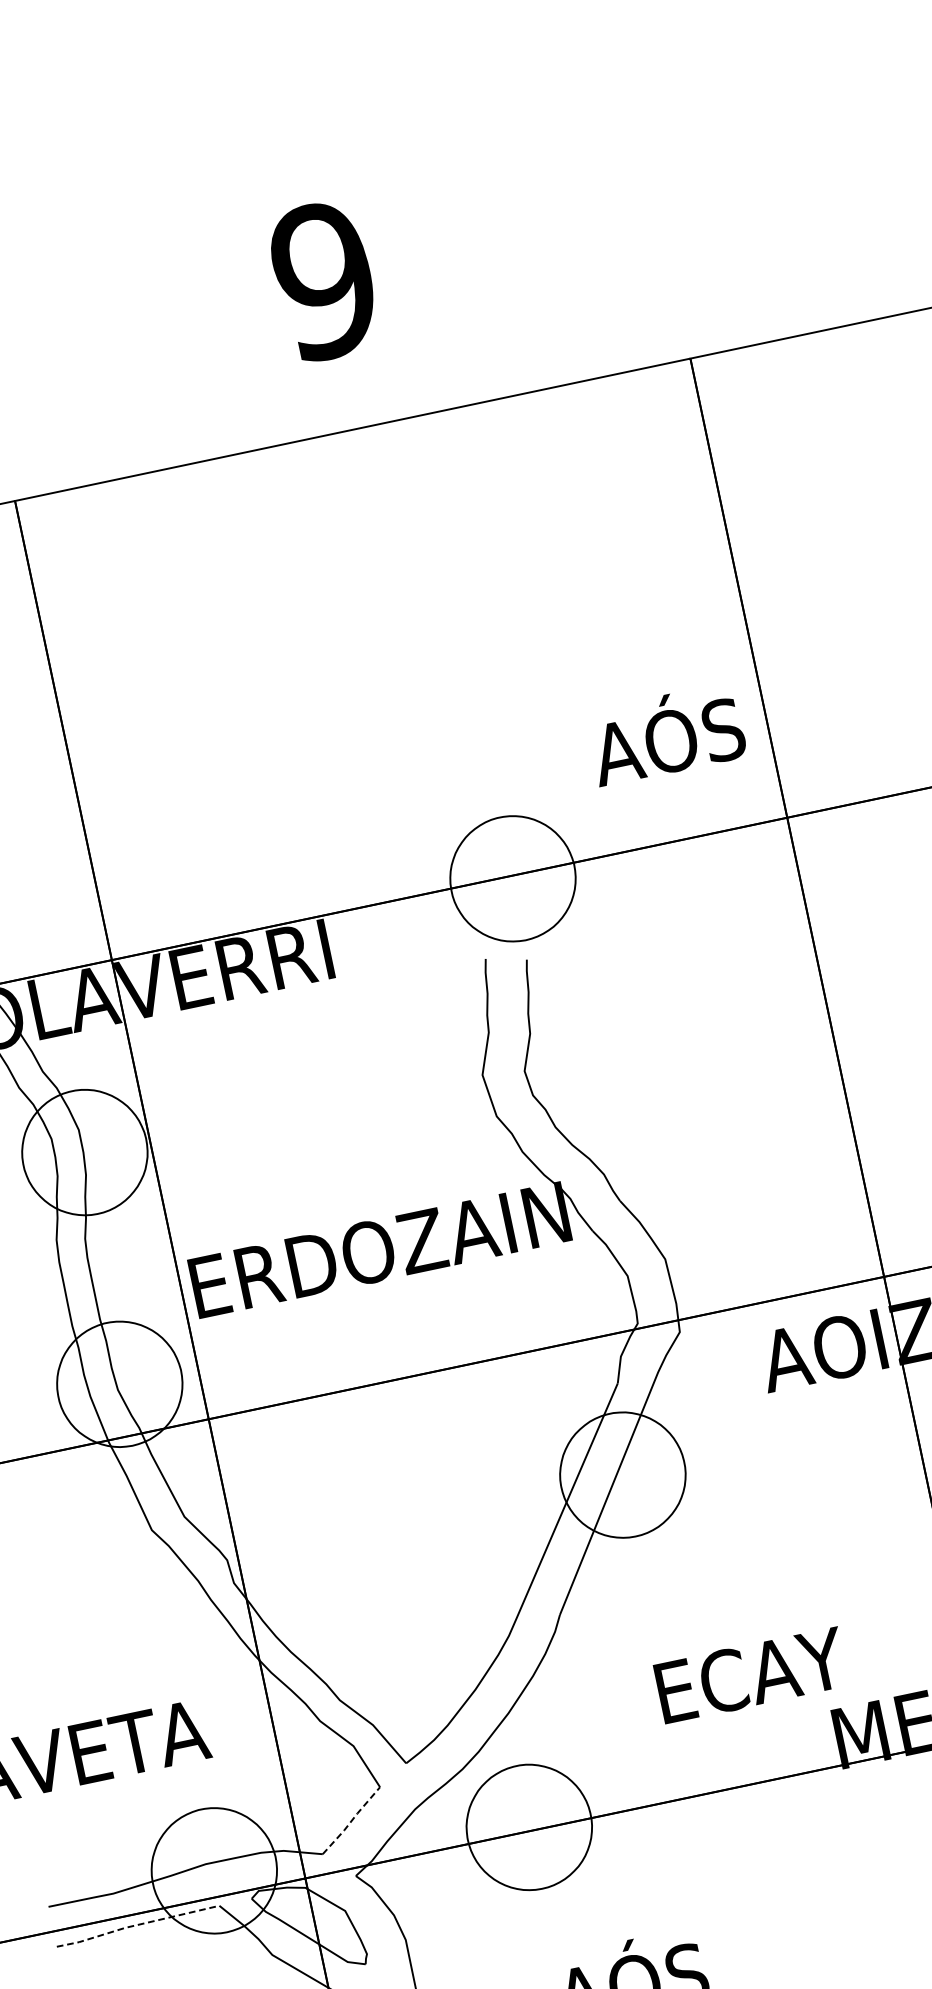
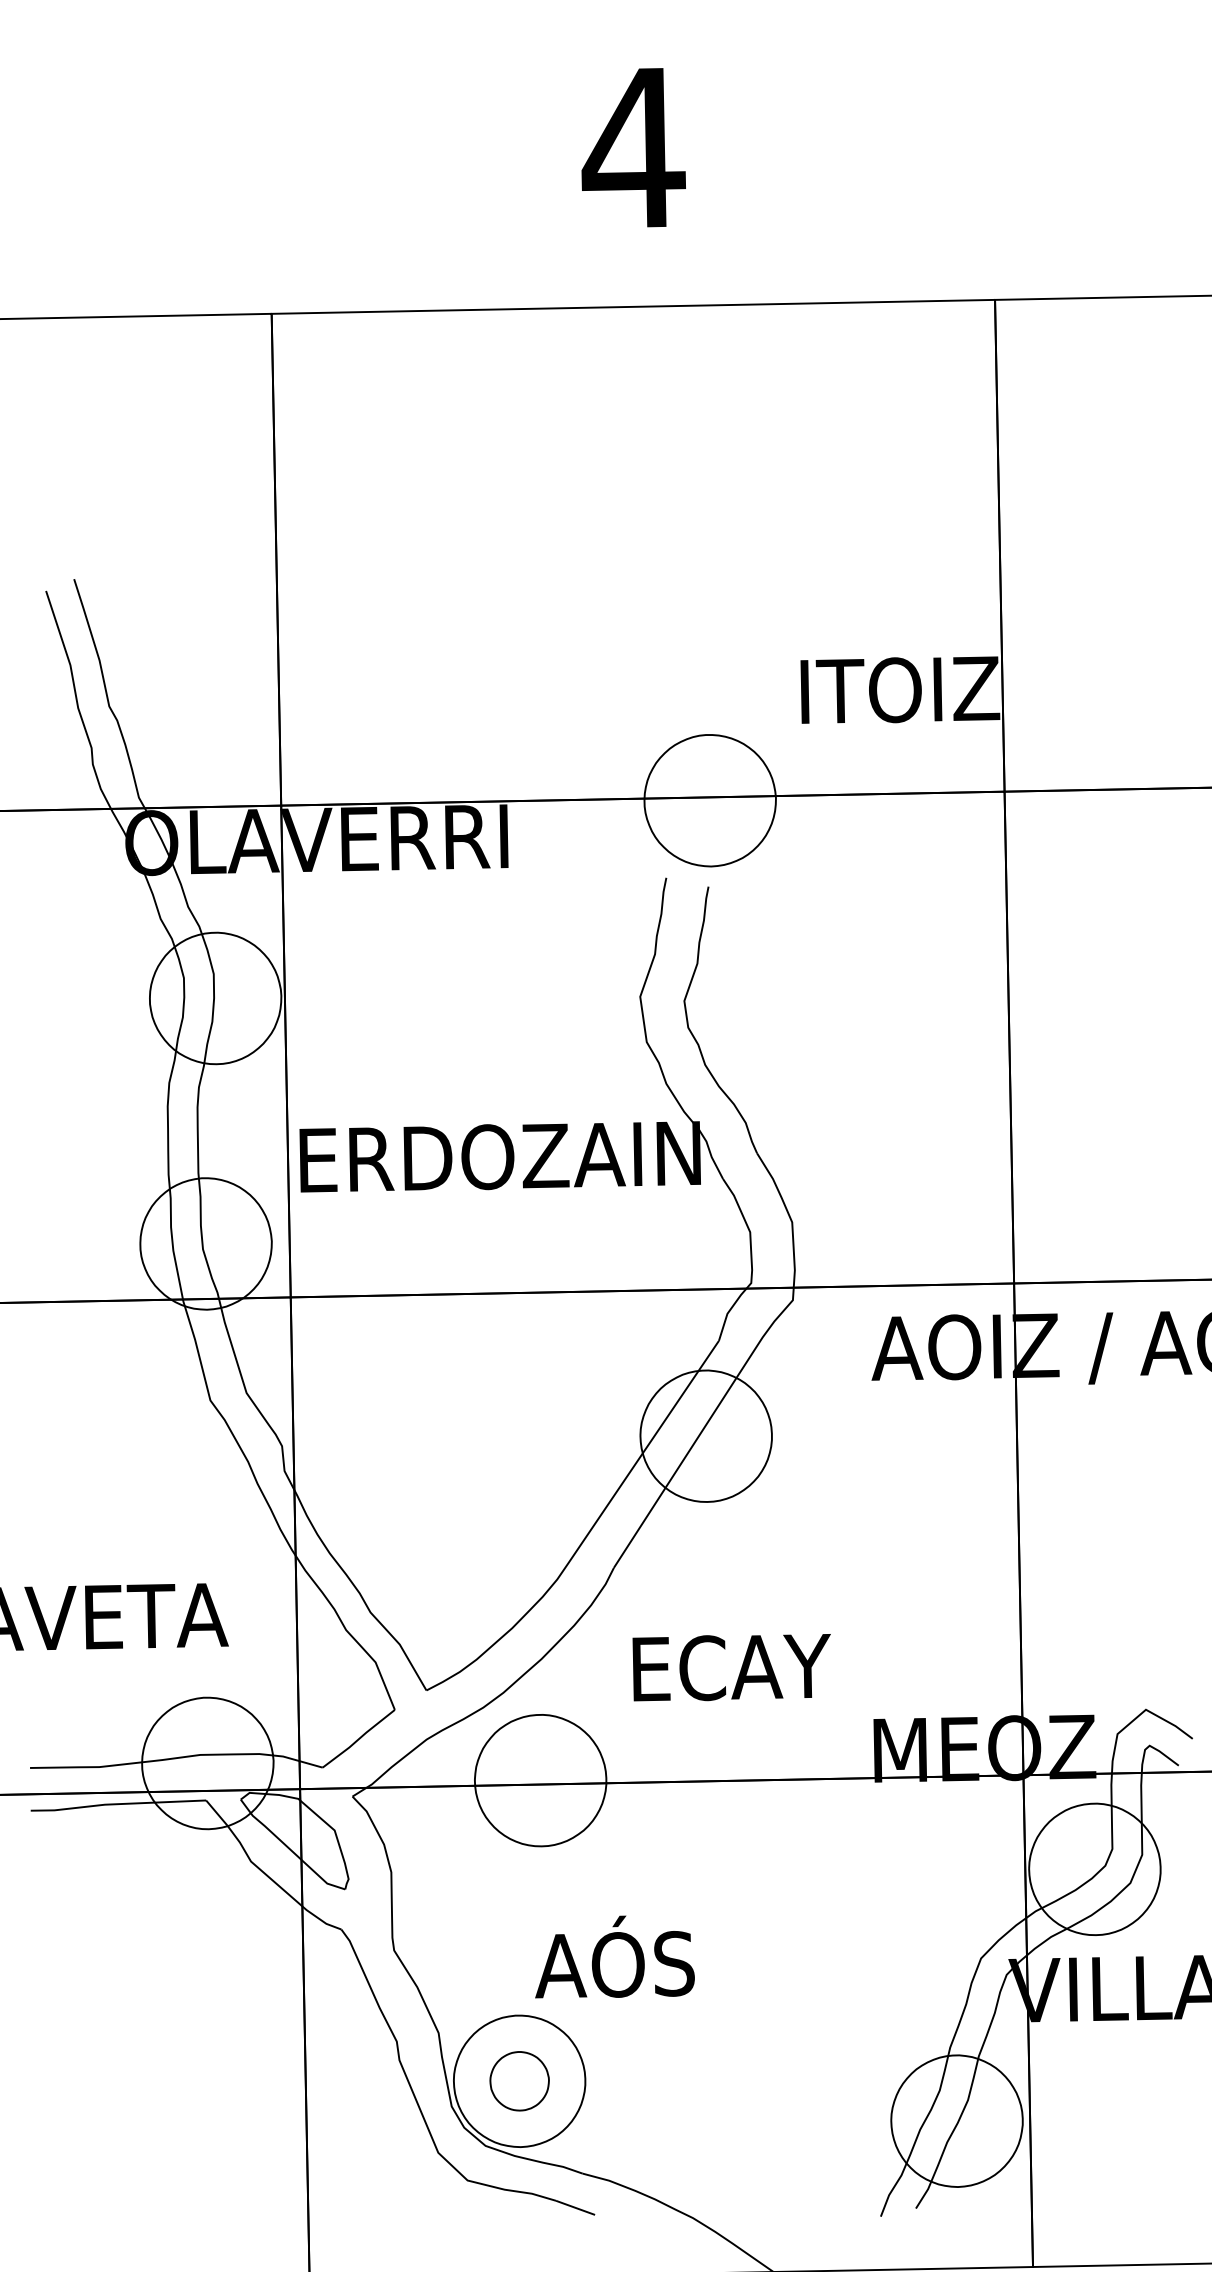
text: (324, 280) -> (633, 147), 9 -> 4
text: (670, 733) -> (900, 681), AÓS -> ITOIZ
text: (750, 1675) -> (731, 1667), moved
line: (352, 1821) -> (359, 1739), dashed -> solid
line: (137, 1925) -> (117, 1804), dashed -> solid

